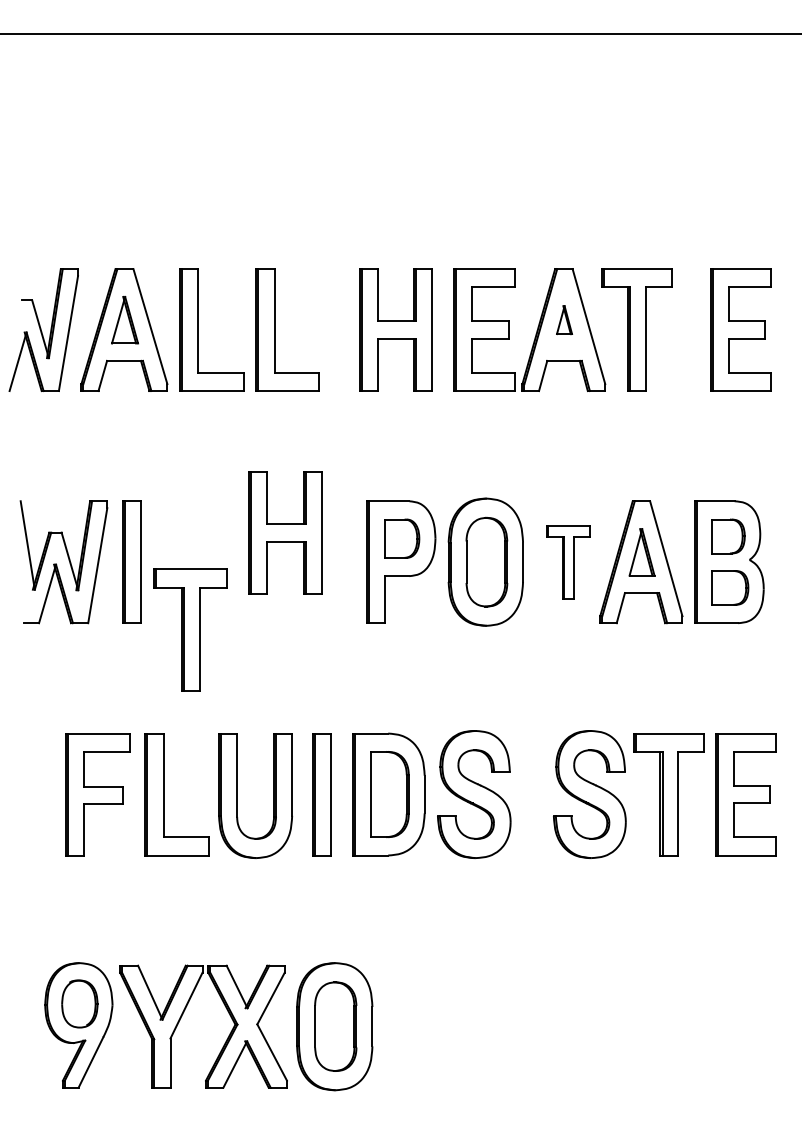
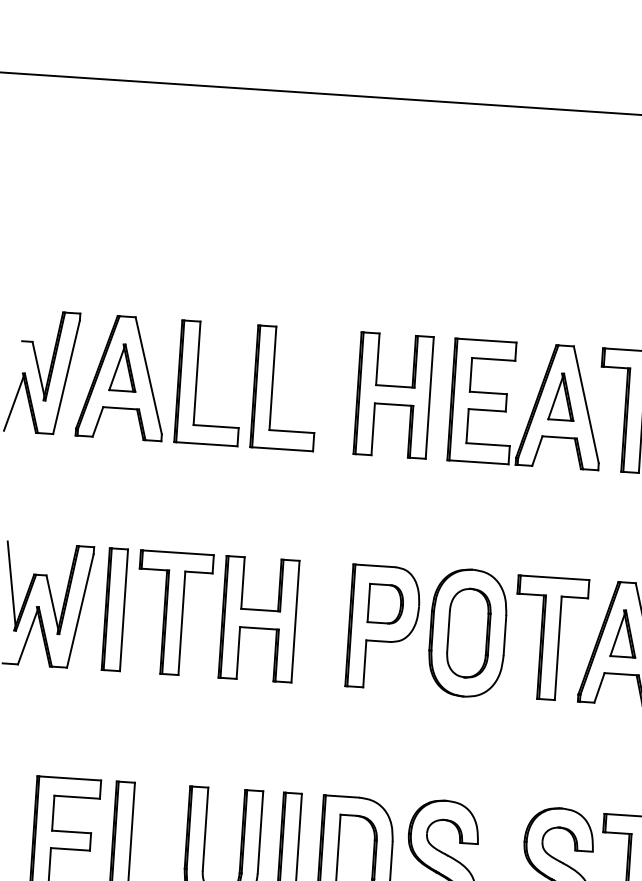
part: (564, 319) -> (562, 396), size x1.67
part: (285, 532) -> (258, 618), moved
part: (568, 561) -> (550, 637), size x1.67
part: (190, 629) -> (173, 612), moved

